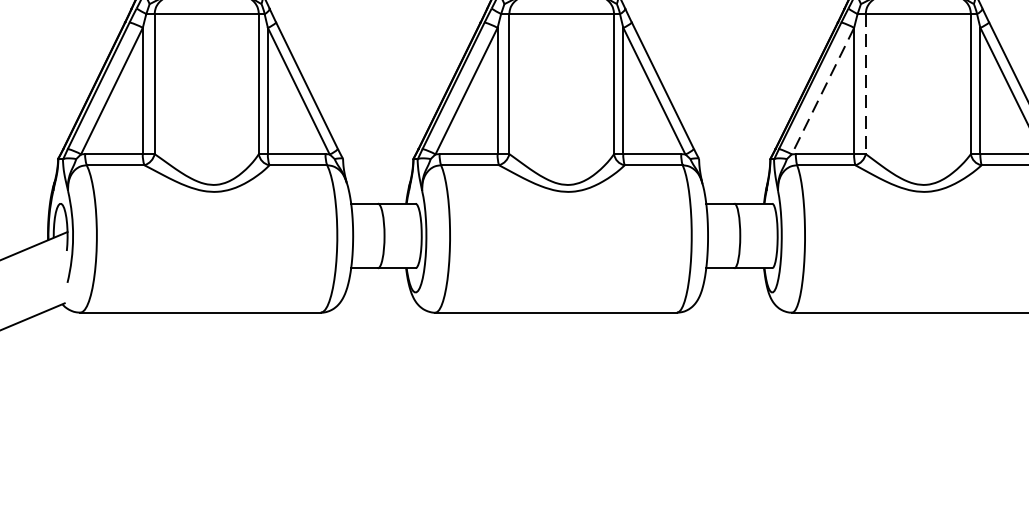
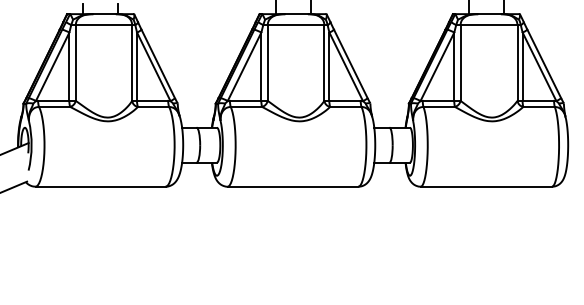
line: (865, 83) -> (460, 62), dashed -> solid
line: (823, 92) -> (437, 67), dashed -> solid

